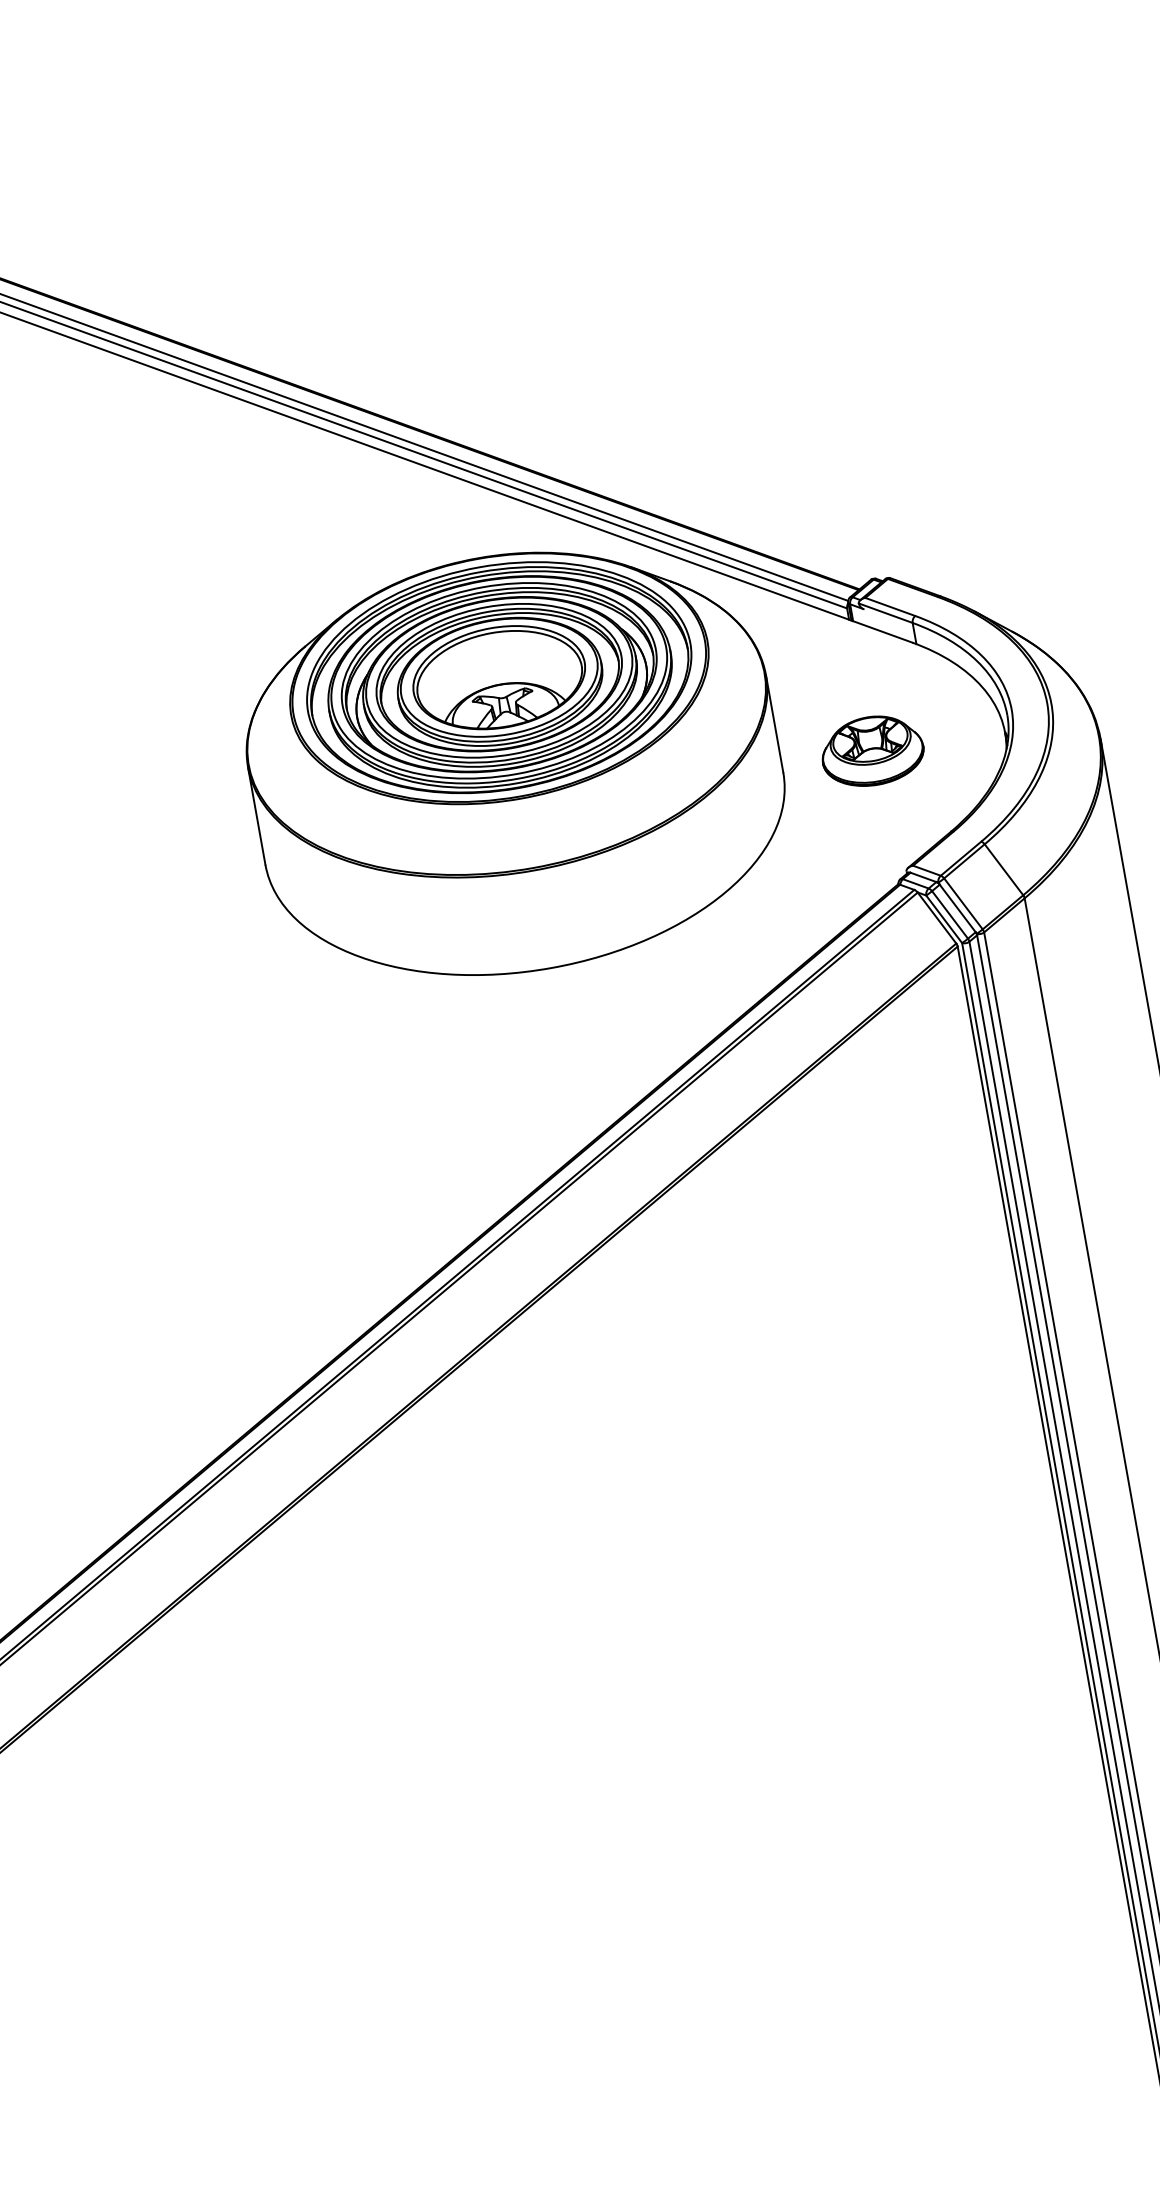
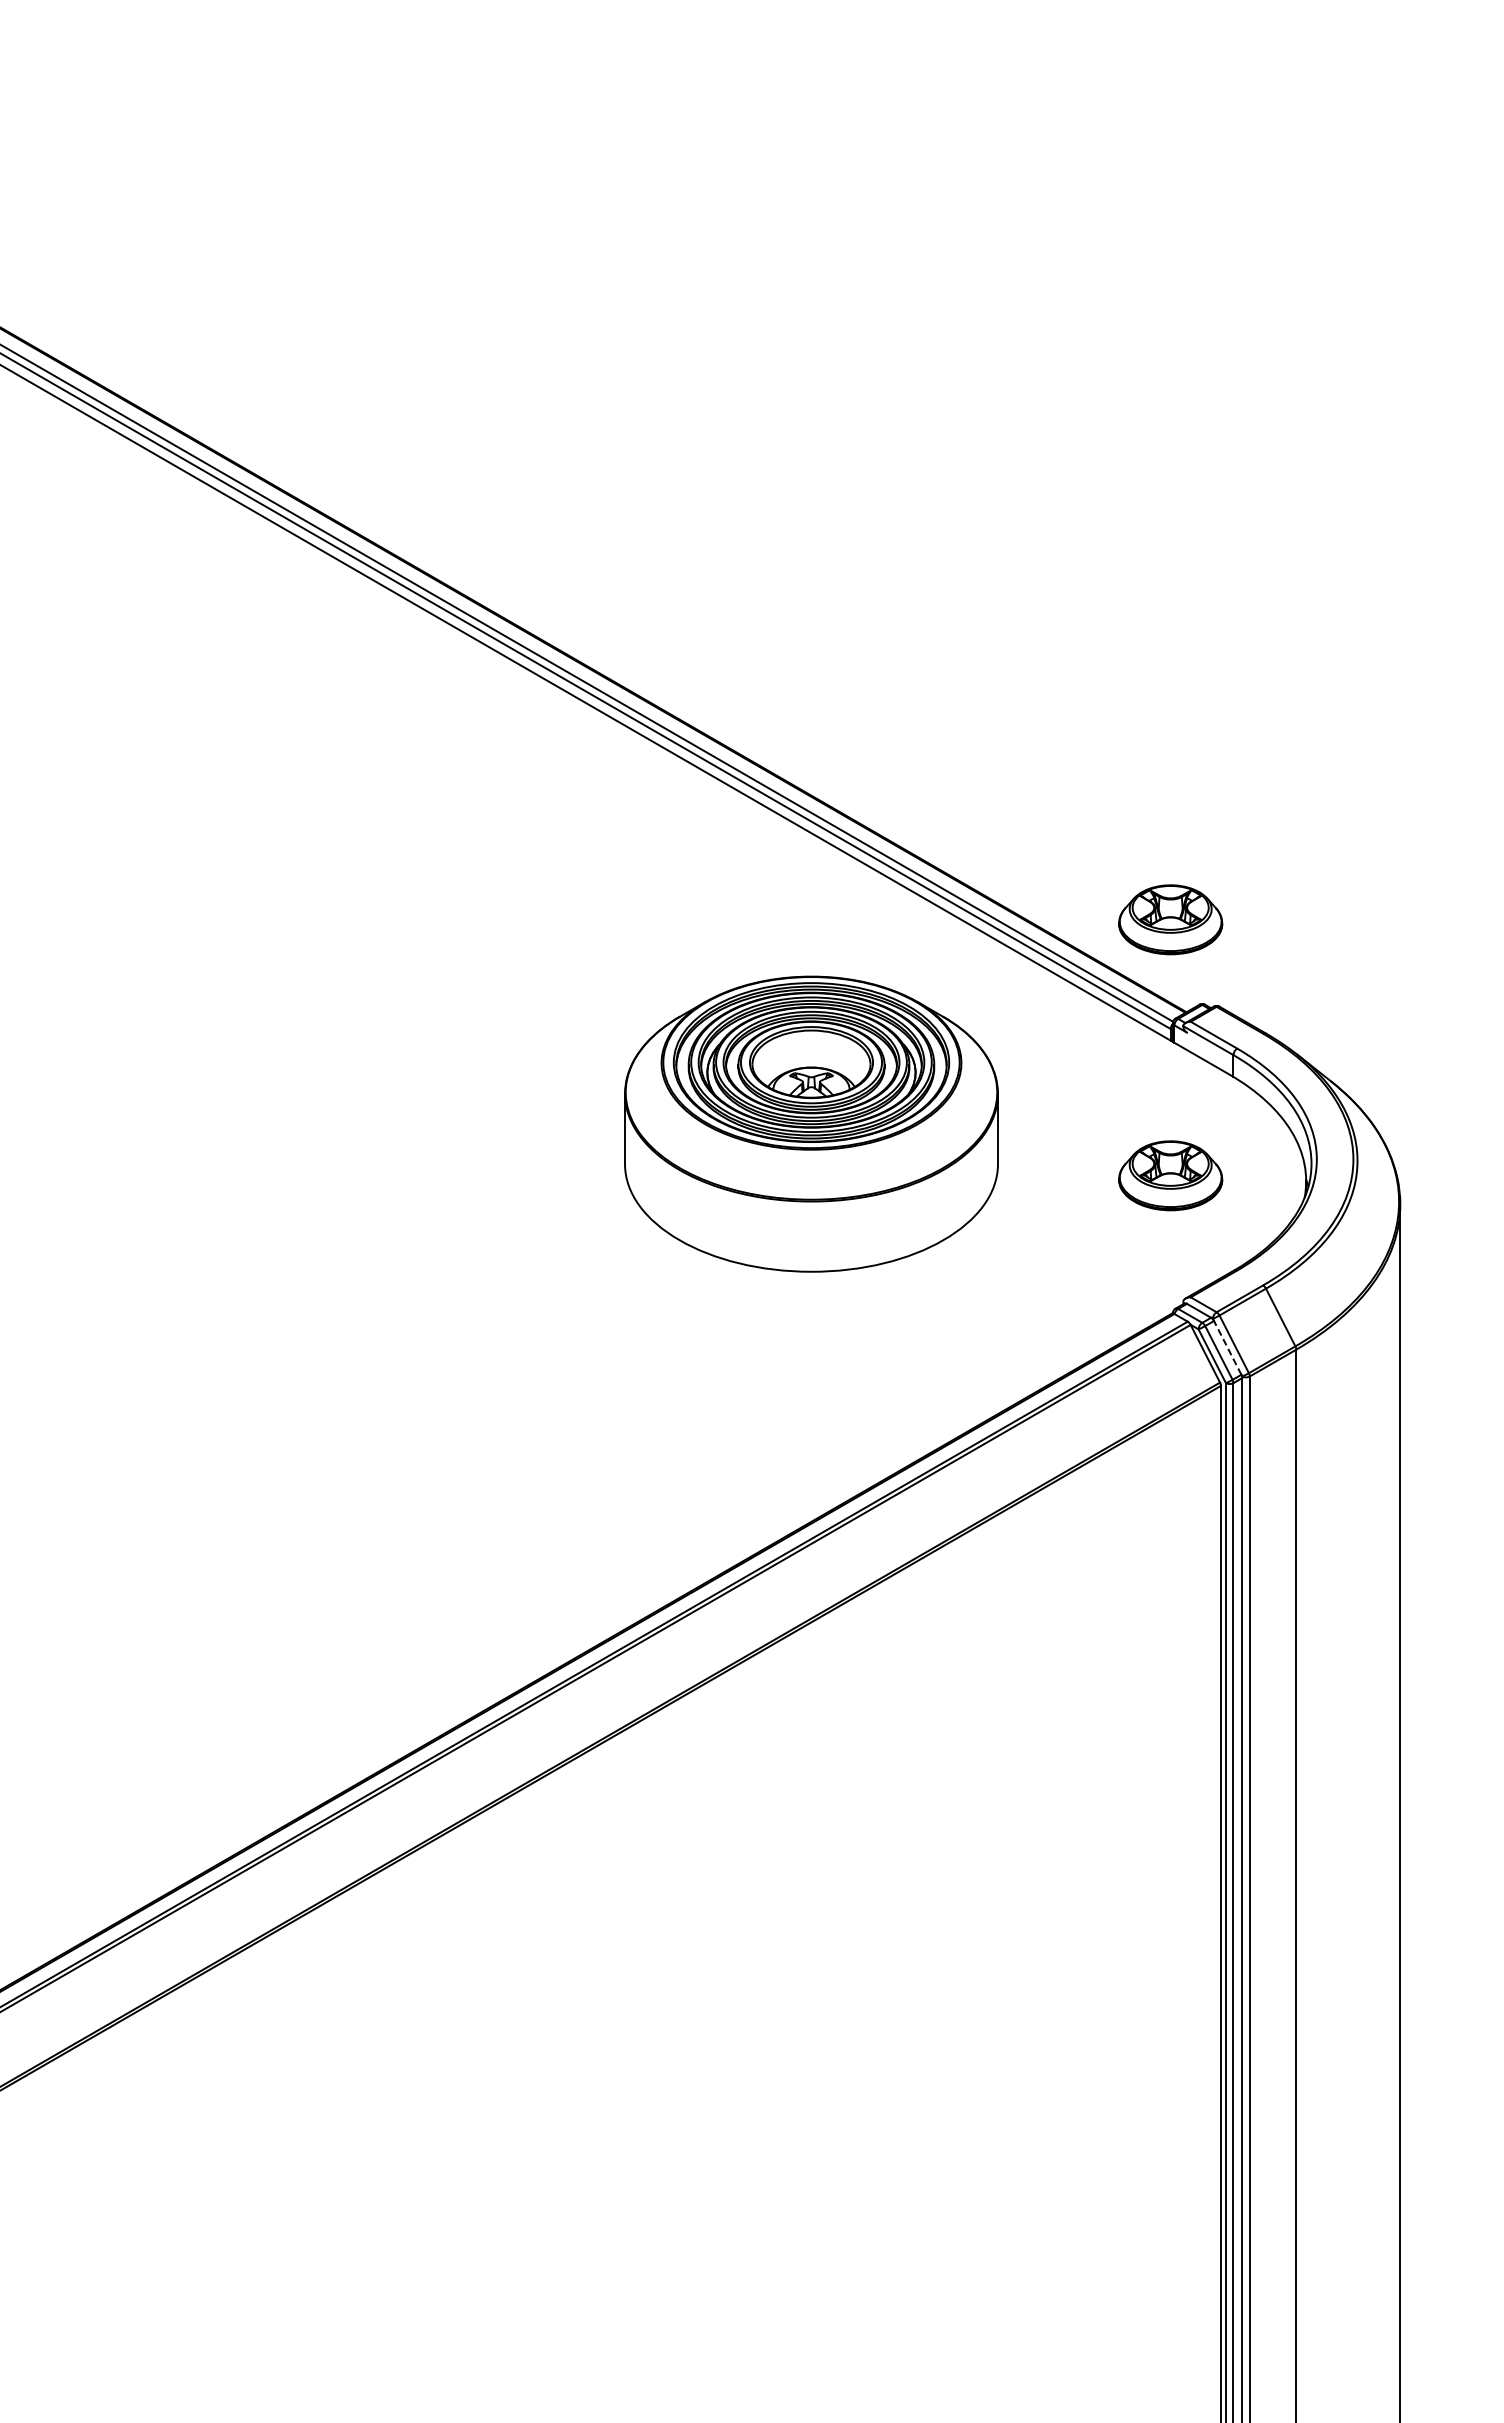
part: (827, 502) -> (1170, 919), added
part: (514, 762) -> (811, 1123), size x0.7
line: (957, 908) -> (1227, 1347), solid -> dashed

